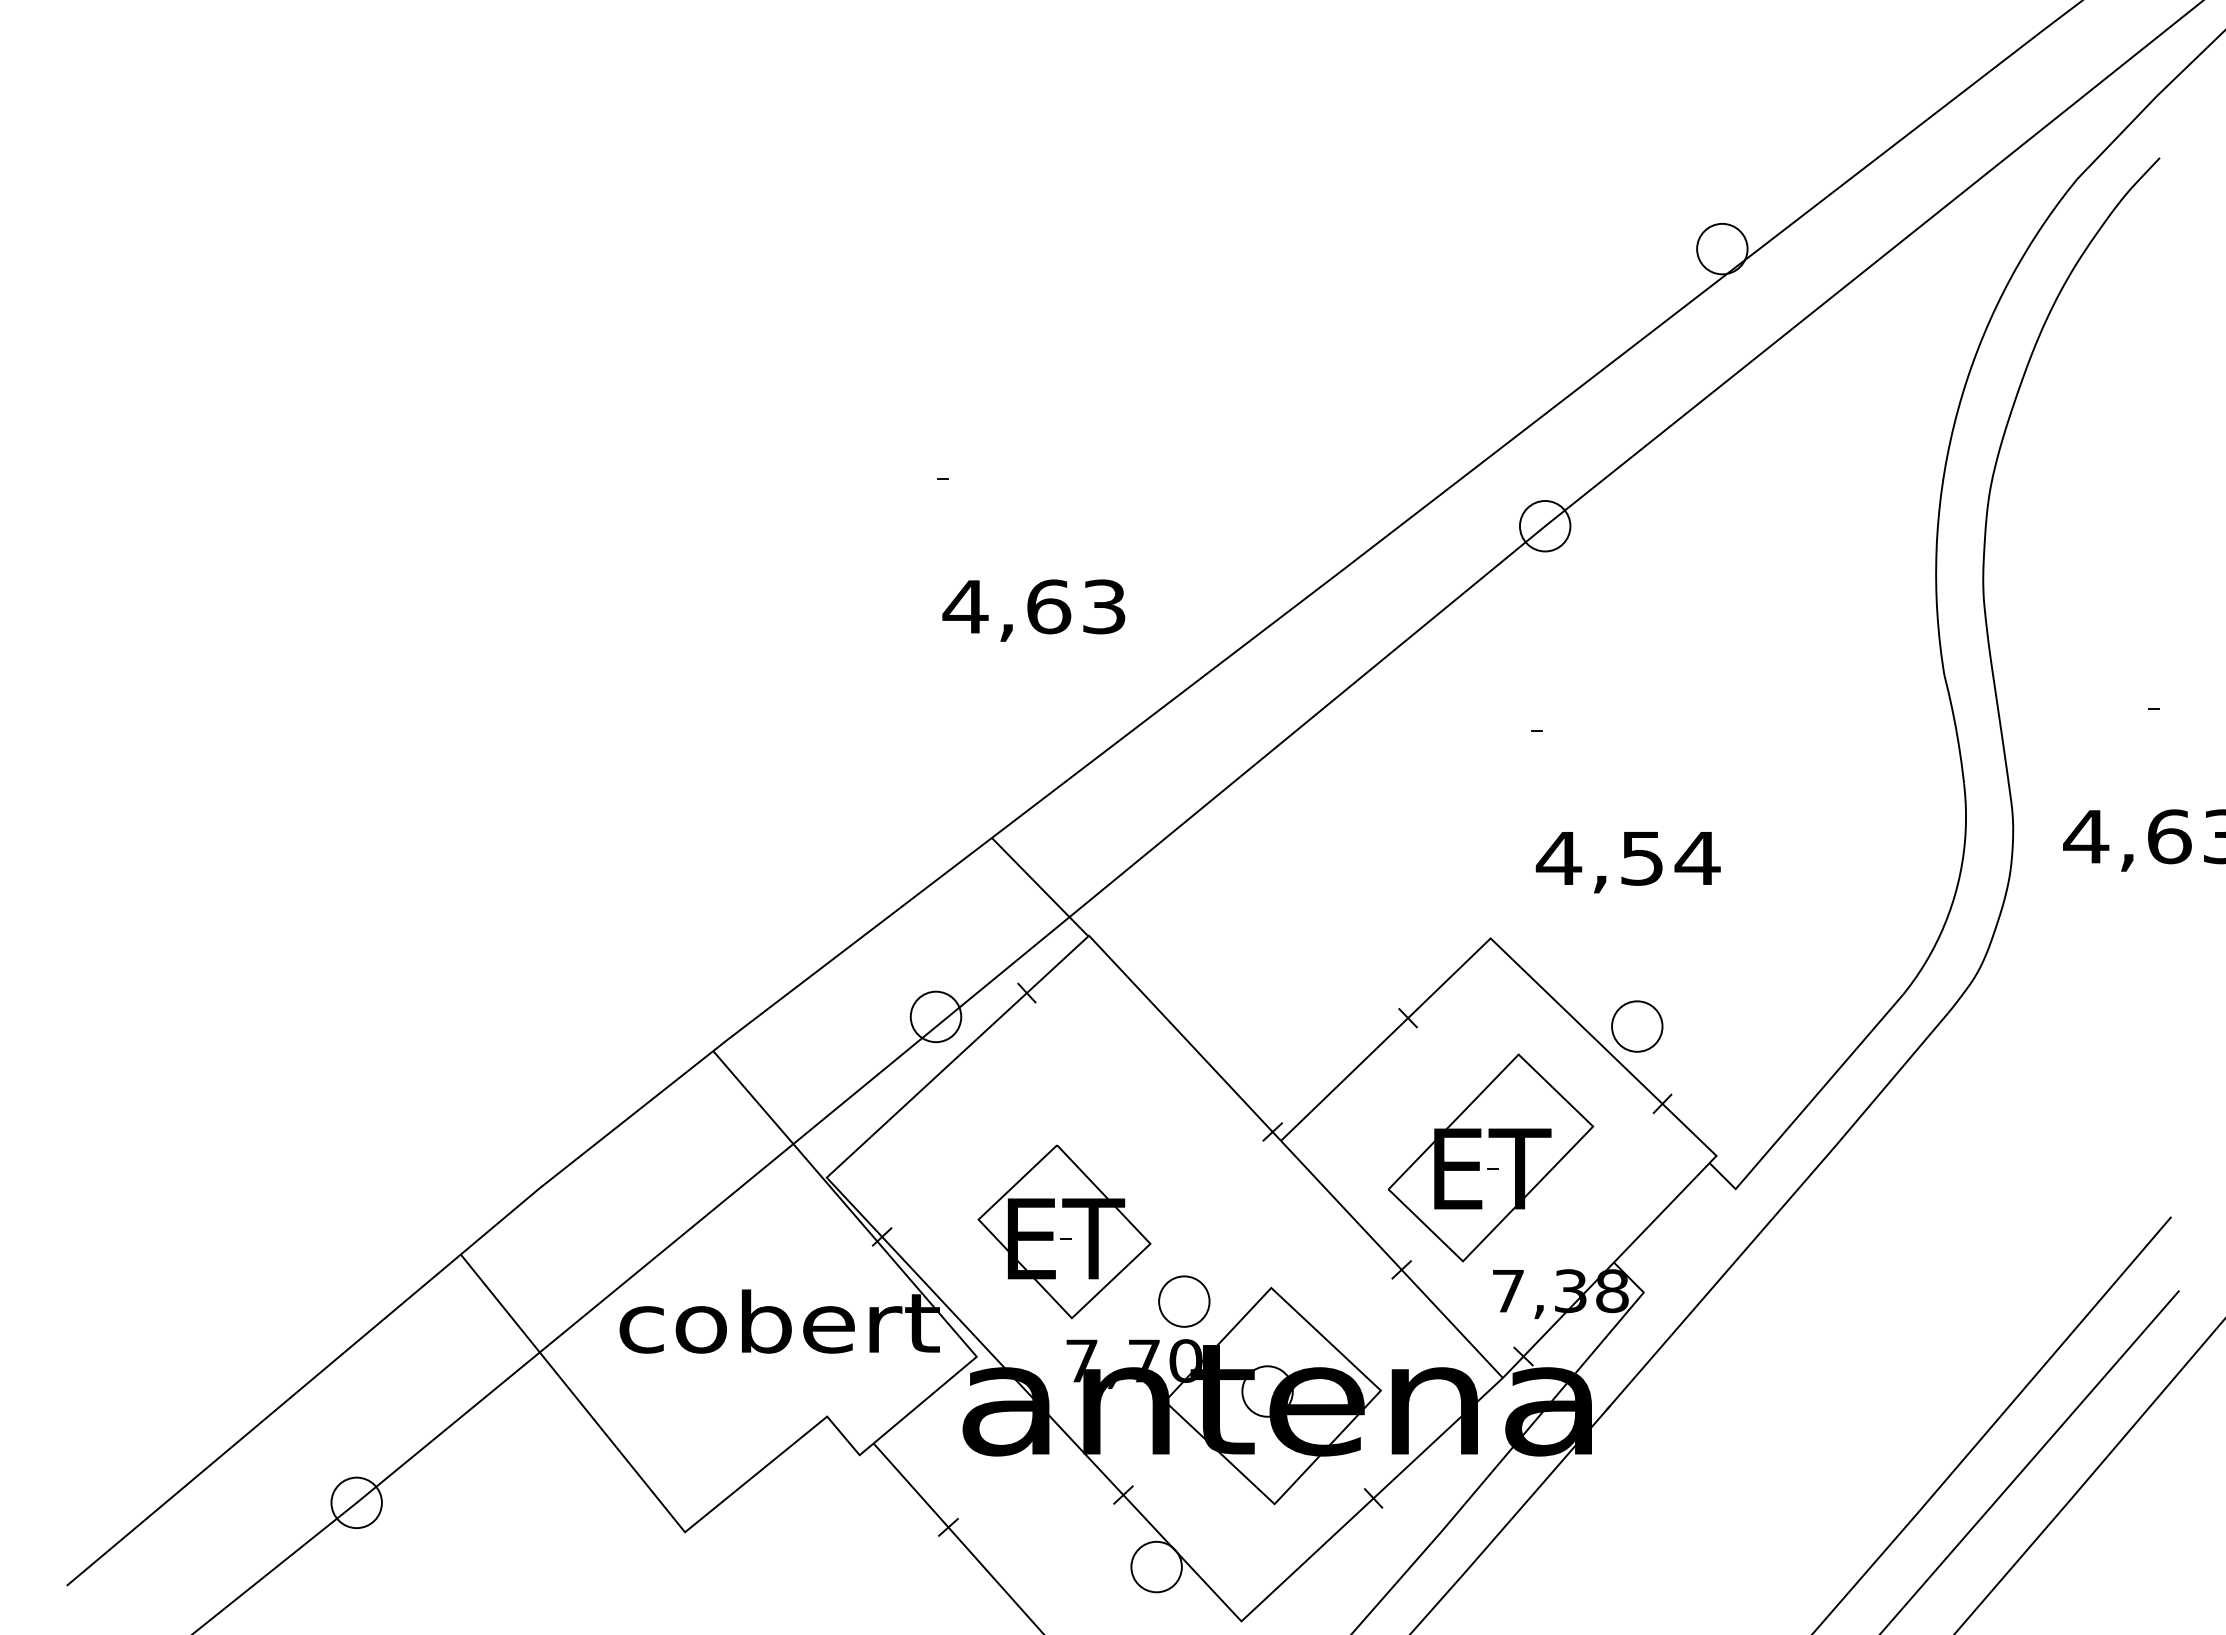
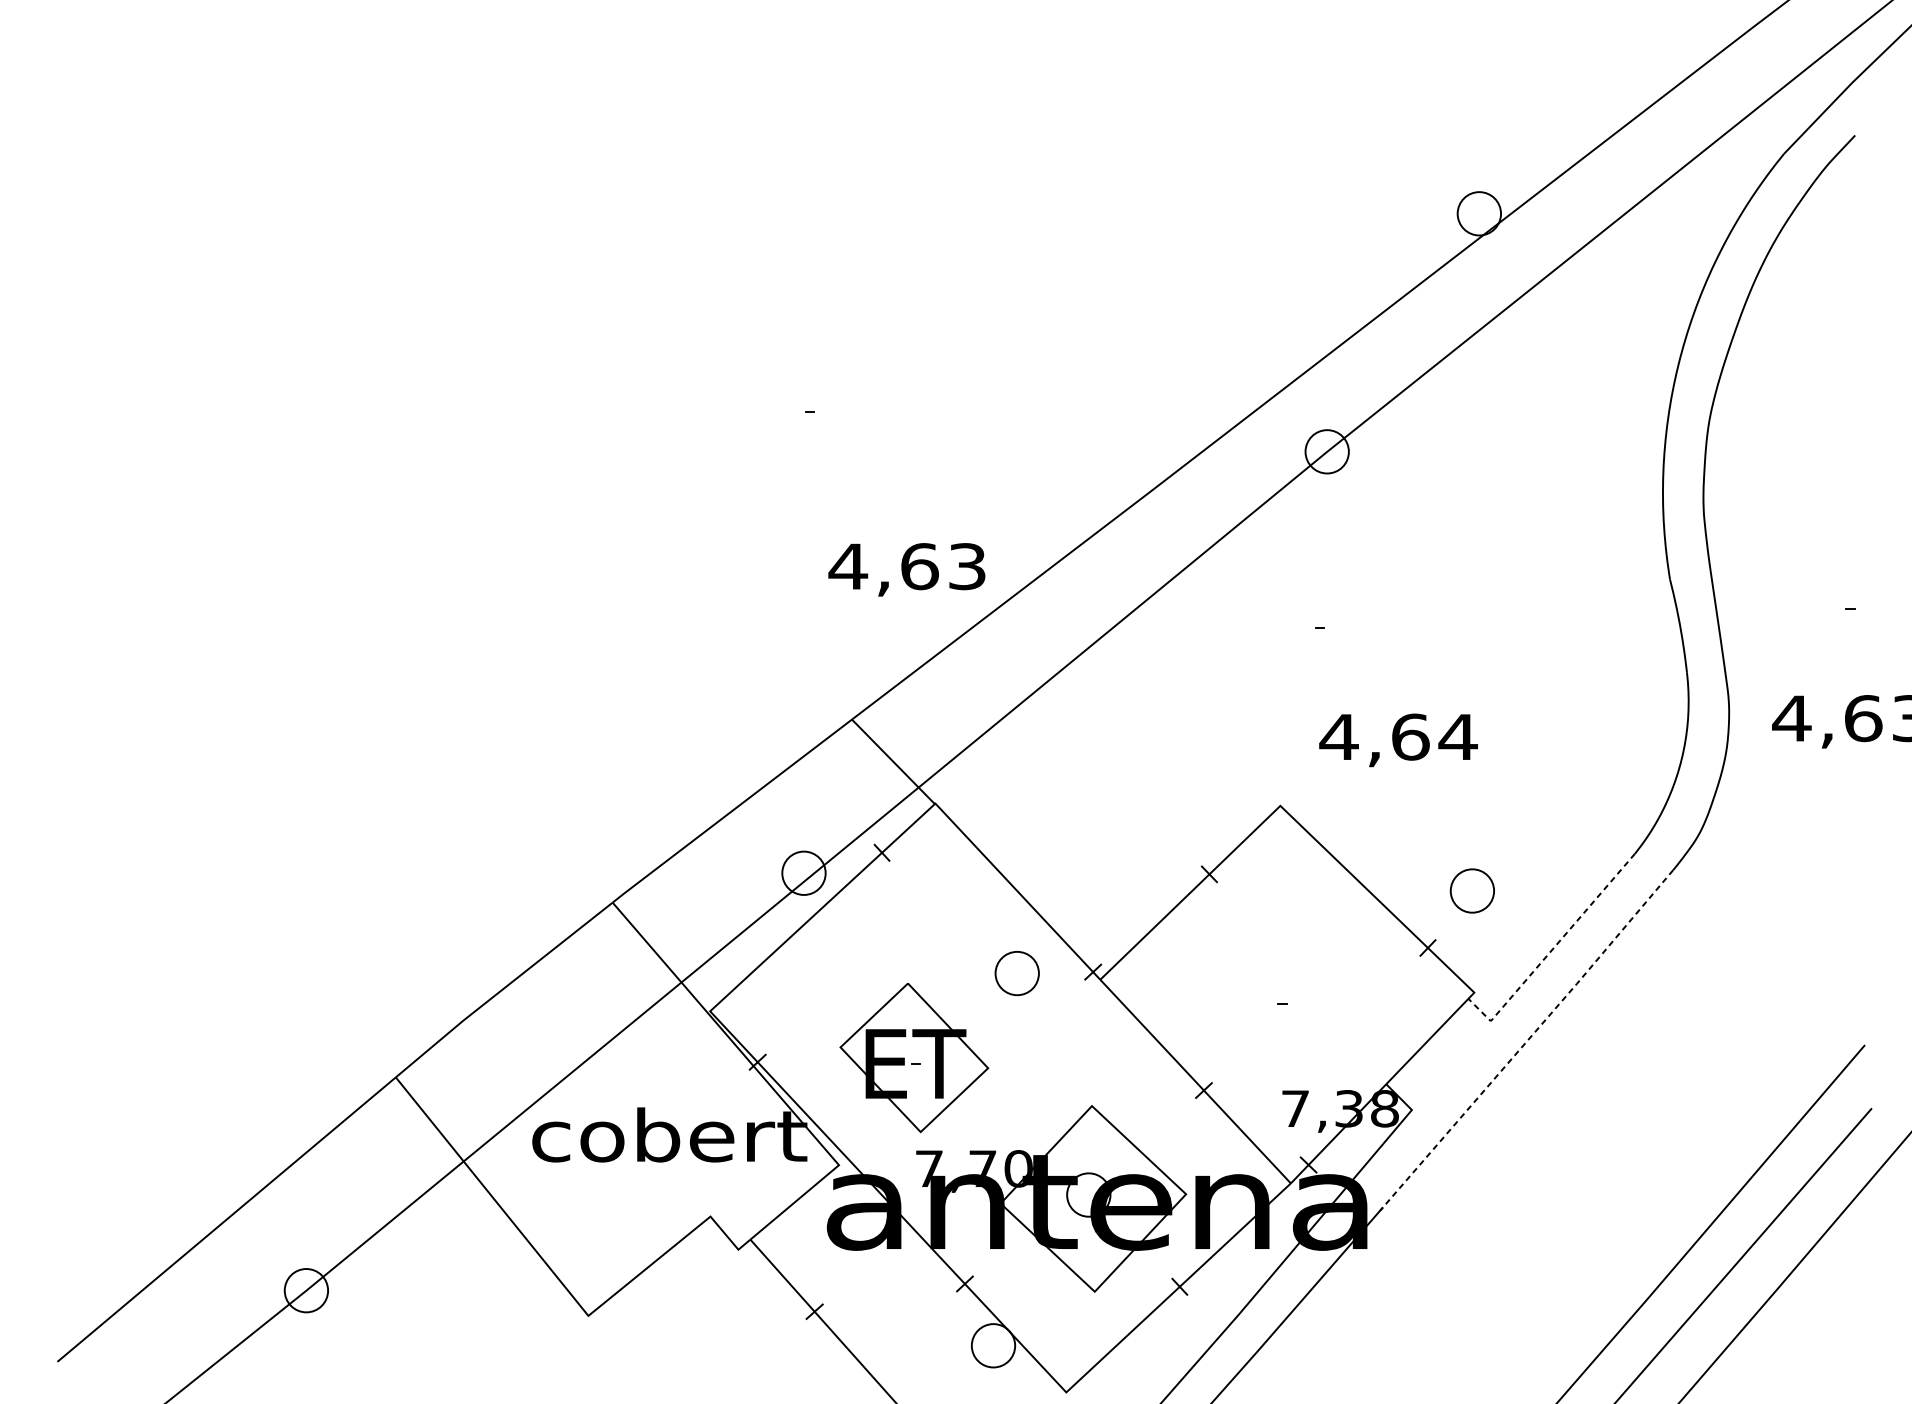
text: (1033, 610) -> (906, 569), moved
text: (1642, 858) -> (1410, 737), 4,54 -> 4,64
part: (1637, 1026) -> (1472, 890), moved
line: (1807, 1106) -> (1552, 950), solid -> dashed
part: (1491, 1157) -> (1281, 994), removed
line: (1778, 1212) -> (1527, 1041), solid -> dashed
part: (1184, 1301) -> (1017, 973), moved

